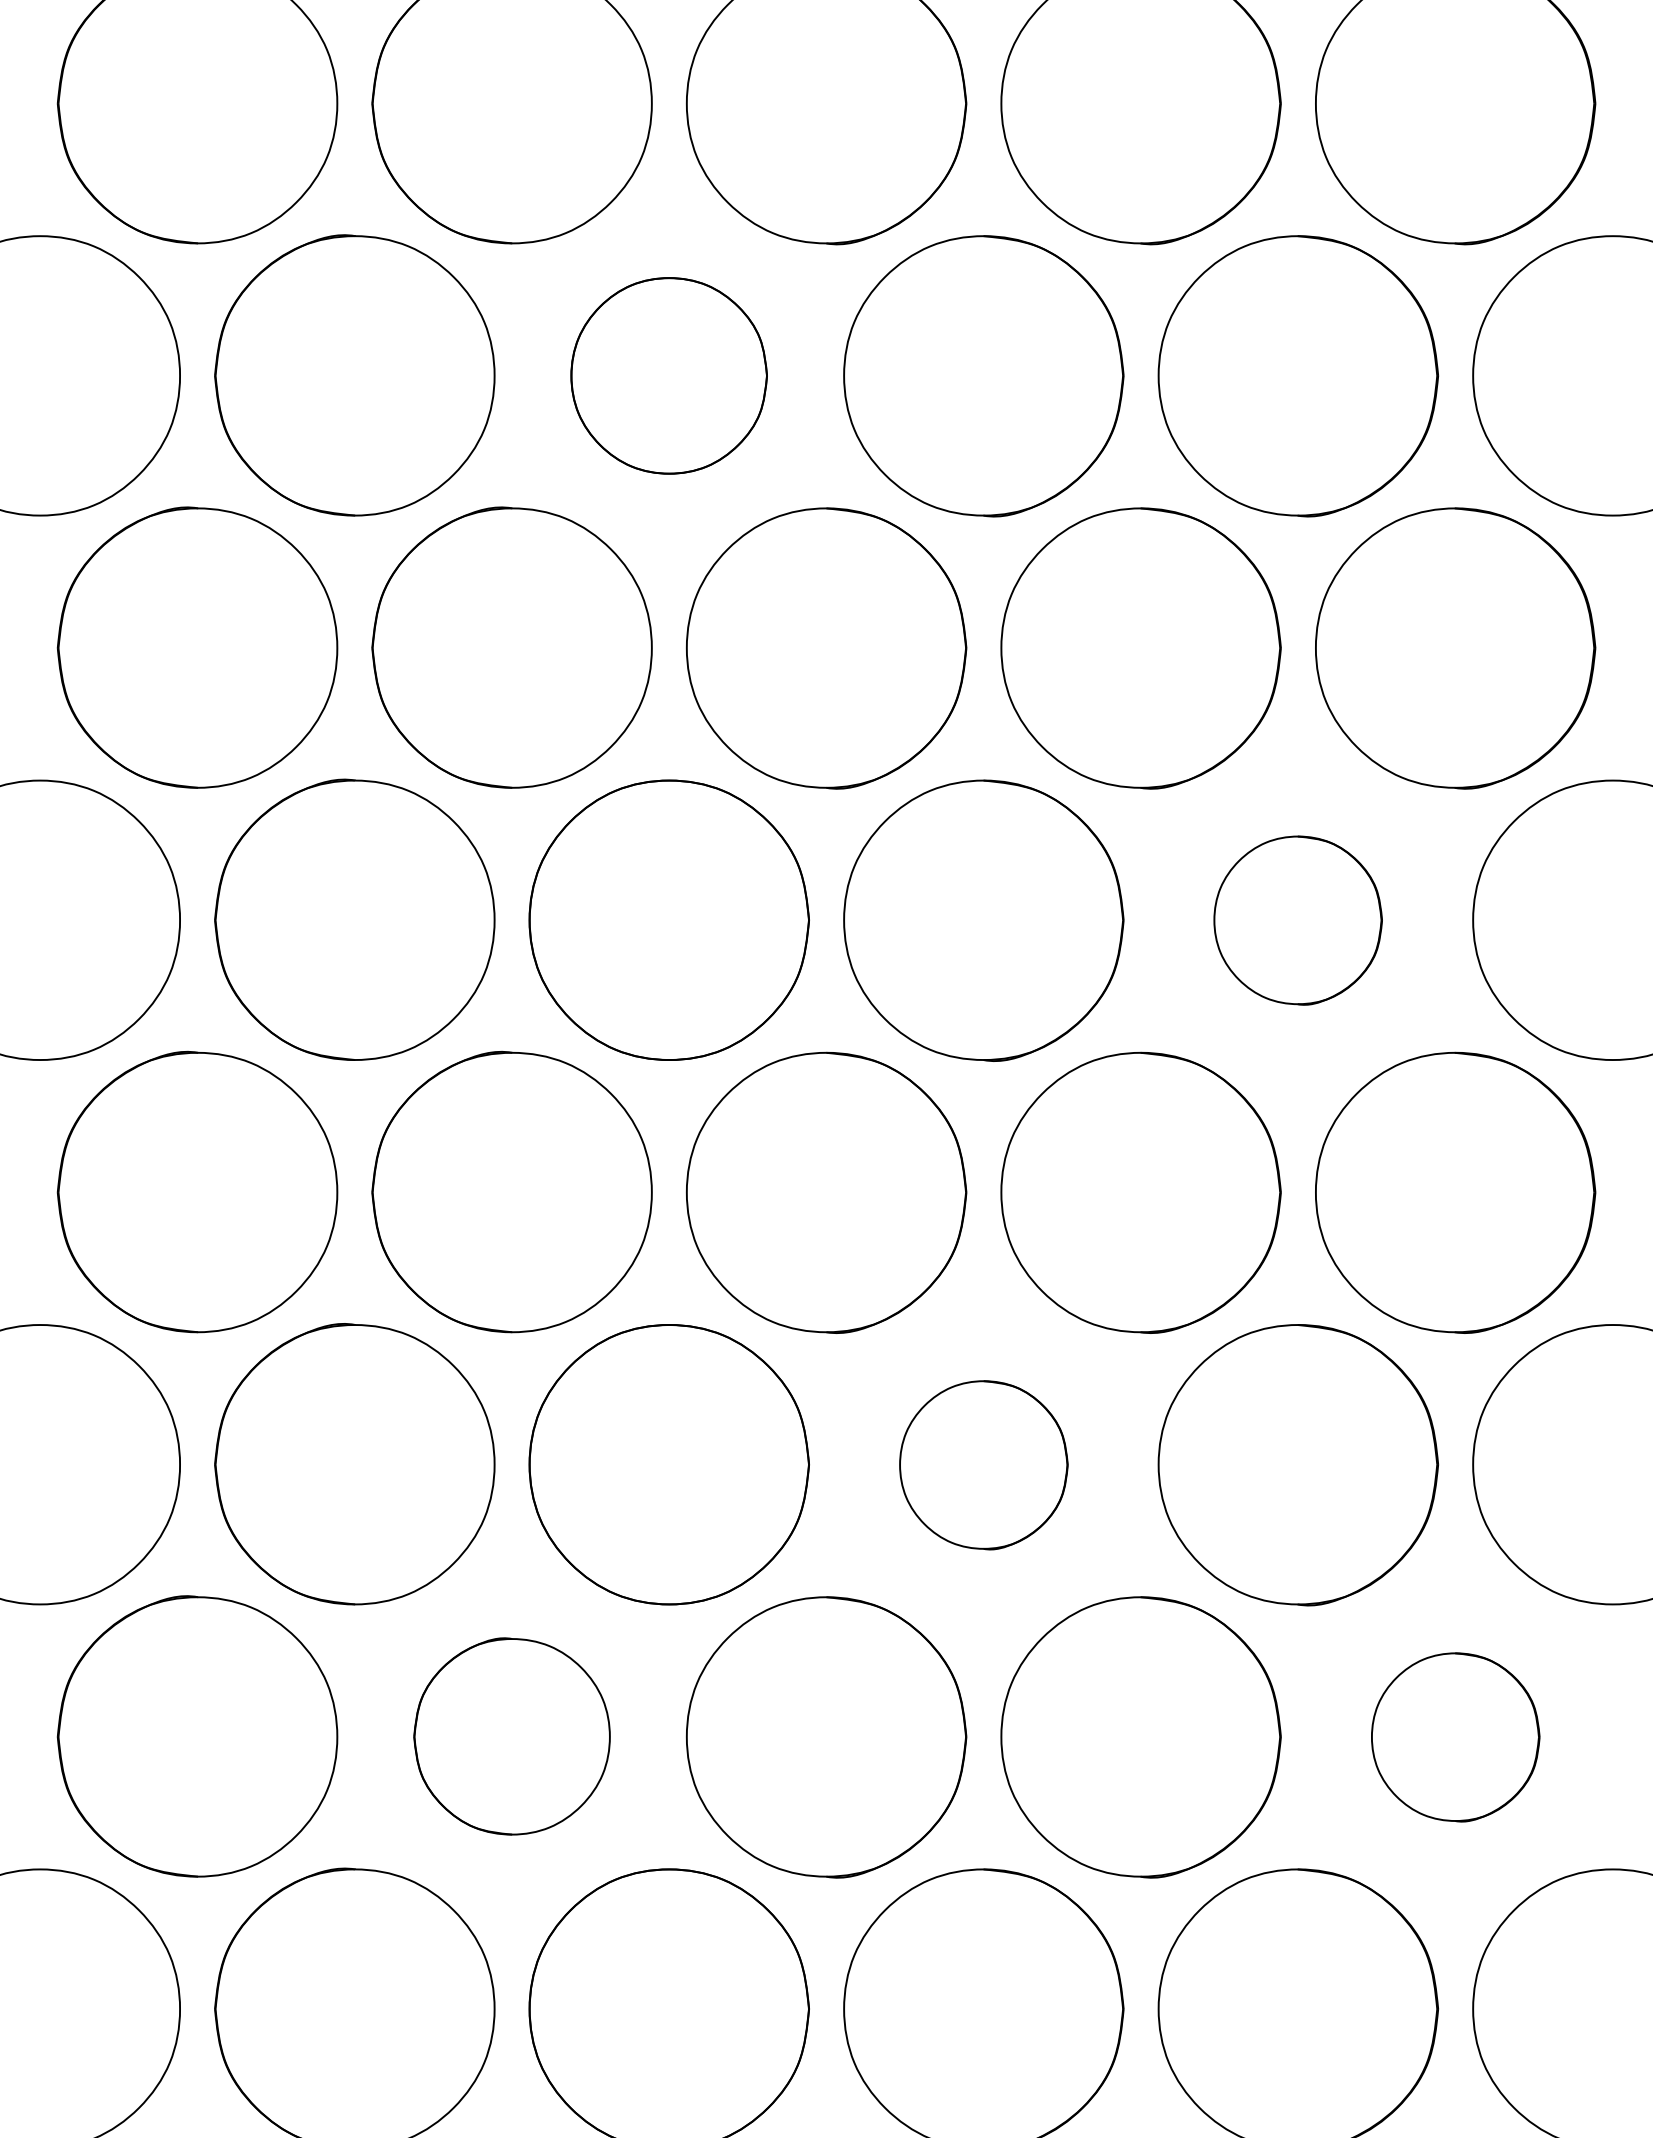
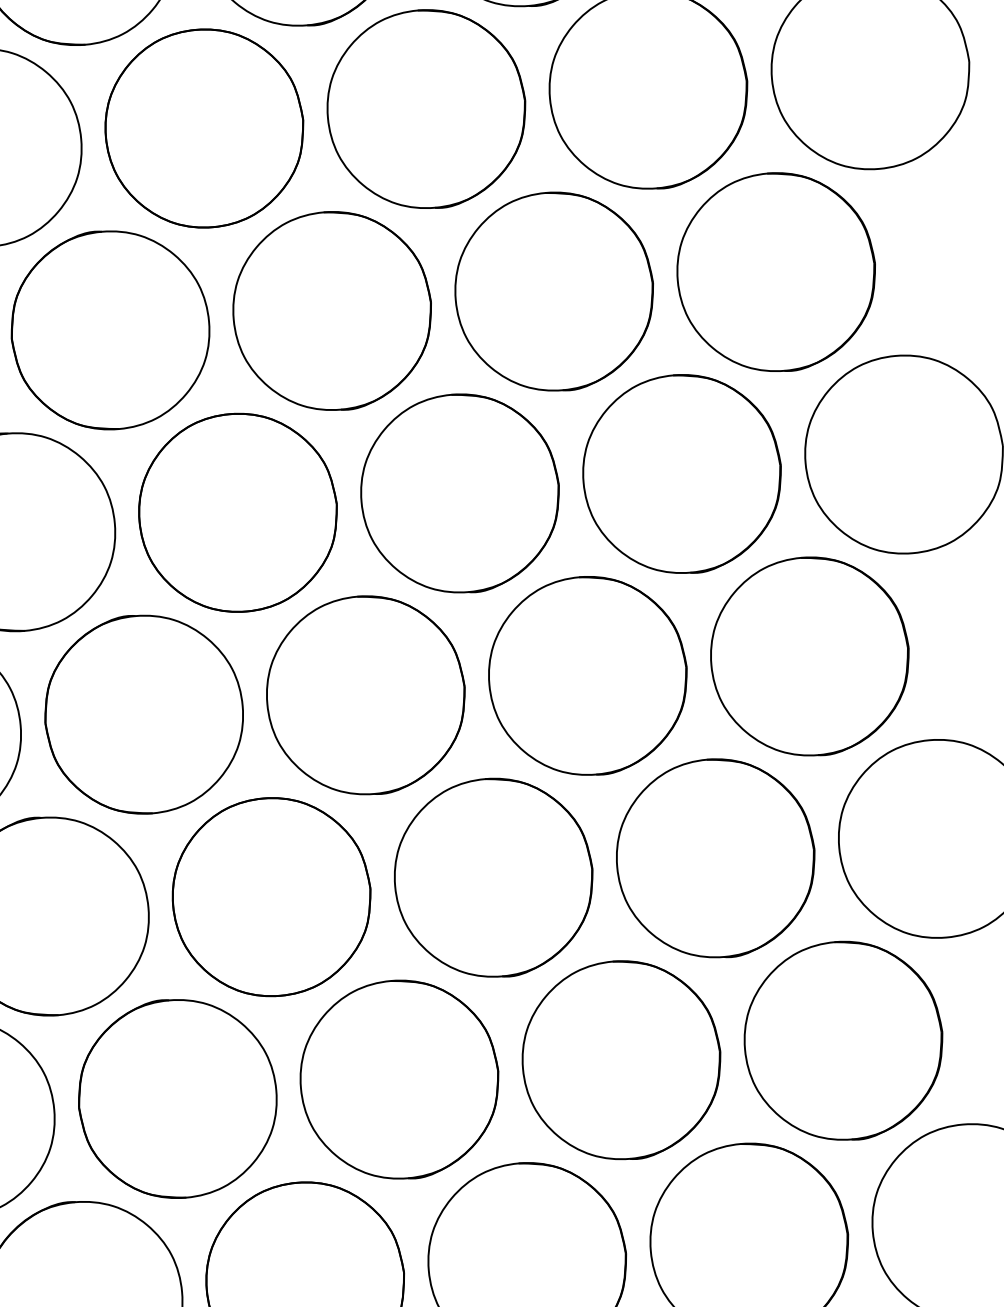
part: (668, 375) -> (203, 128), size x1.43
part: (1297, 920) -> (681, 474), size x1.67
part: (983, 1465) -> (493, 878), size x1.67
part: (511, 1736) -> (177, 1098), size x1.43
part: (1455, 1737) -> (843, 1041), size x1.67

